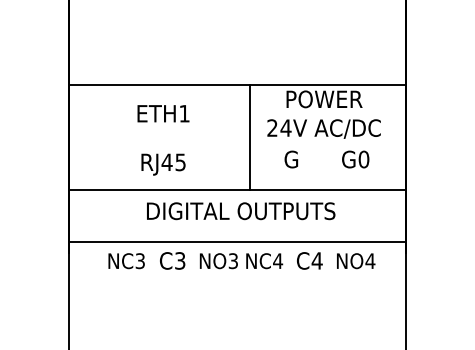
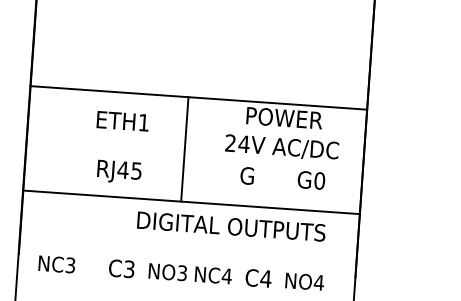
line: (250, 137) -> (185, 149), moved
text: (241, 211) -> (231, 226), moved
line: (237, 241) -> (187, 253), removed
text: (126, 261) -> (56, 264), moved

